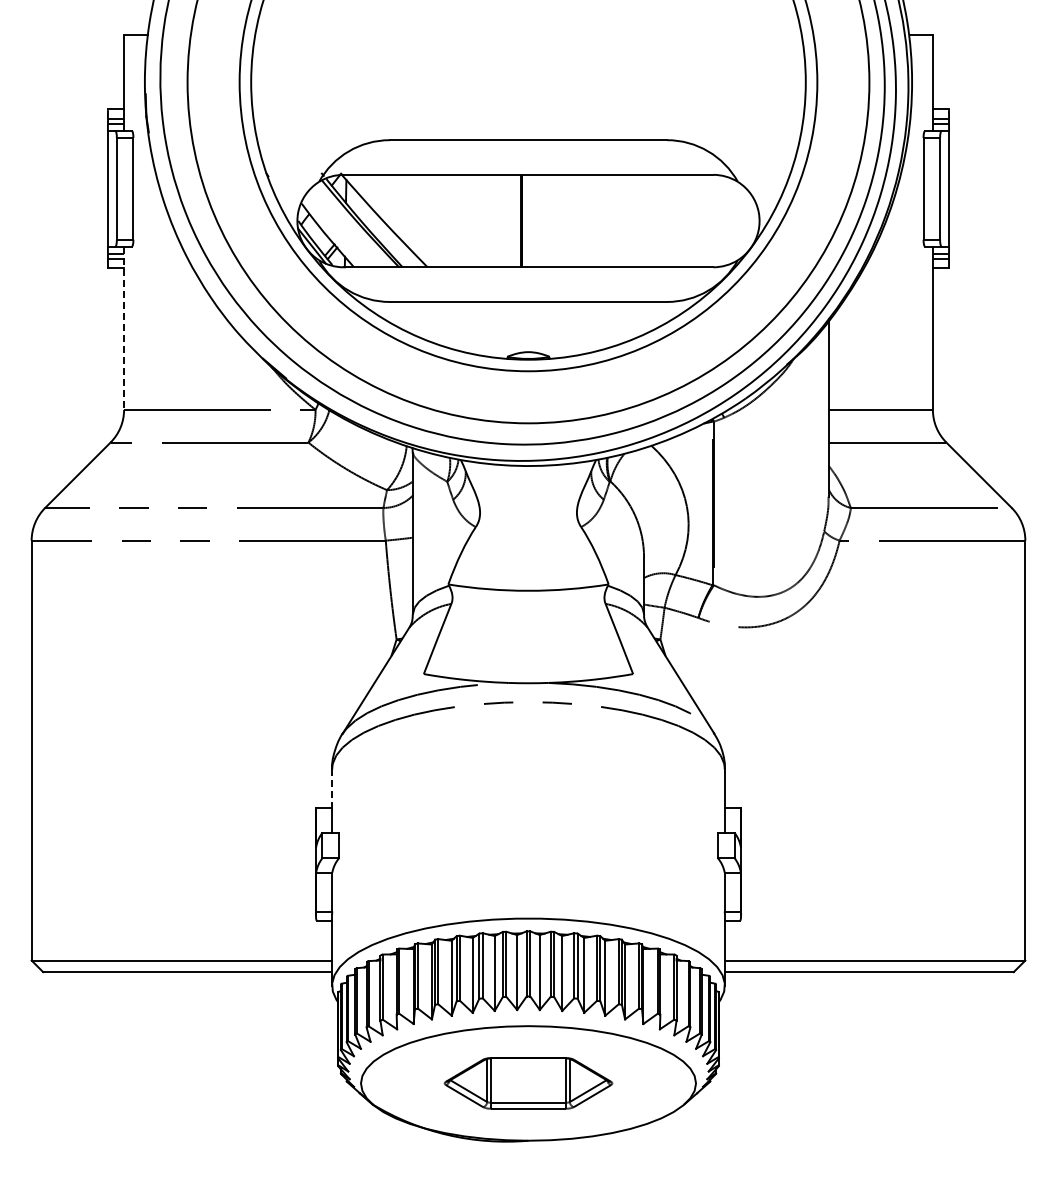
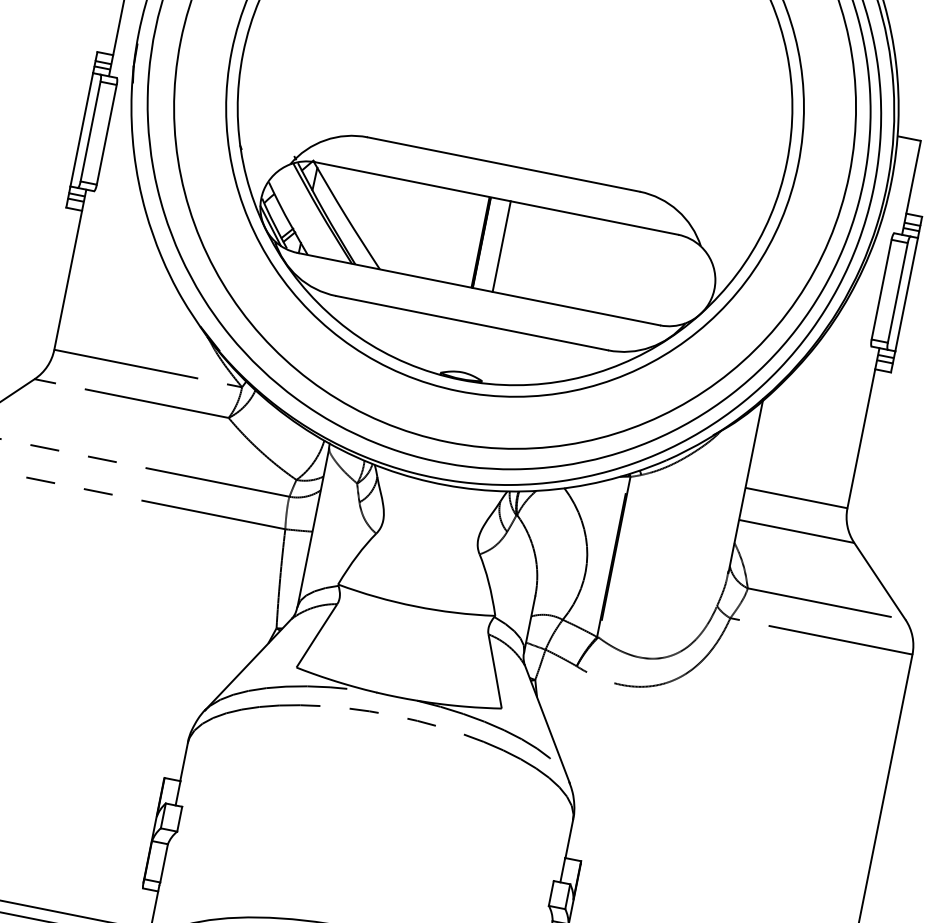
line: (542, 220) -> (501, 246), added
line: (124, 328) -> (70, 270), dashed -> solid
line: (332, 789) -> (184, 762), dashed -> solid

